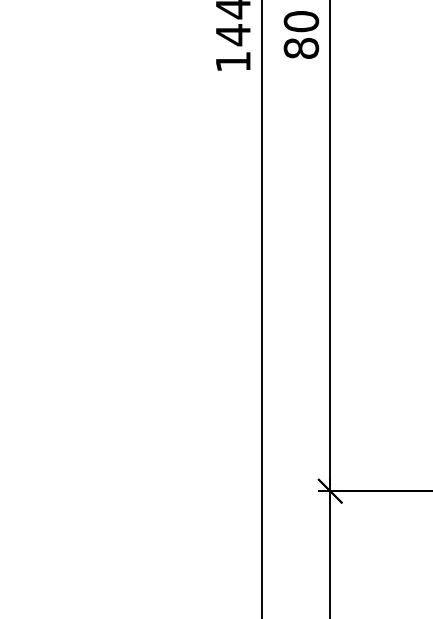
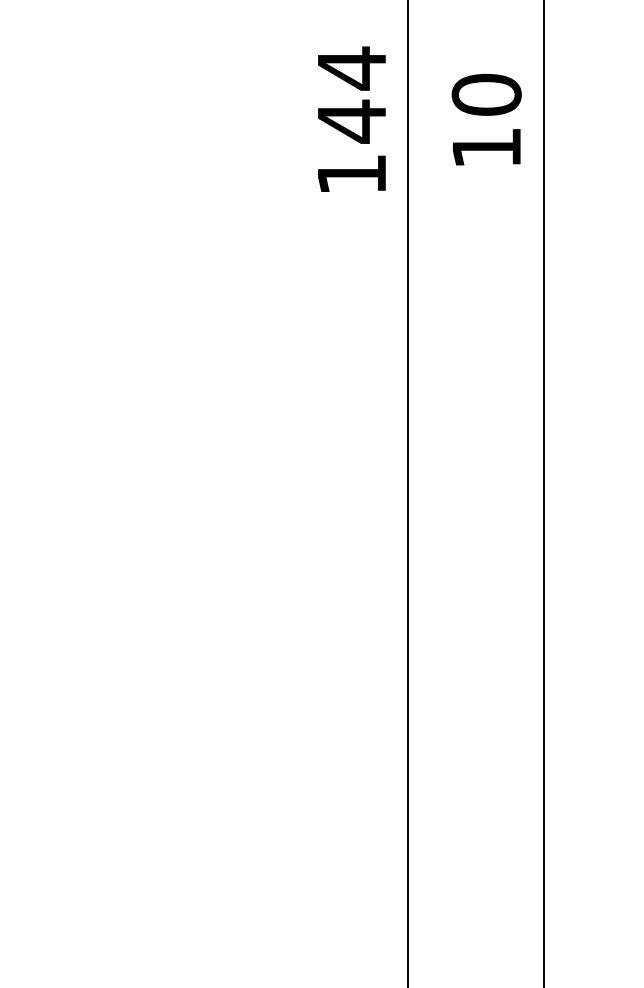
text: (301, 48) -> (486, 148), 80 -> 10

